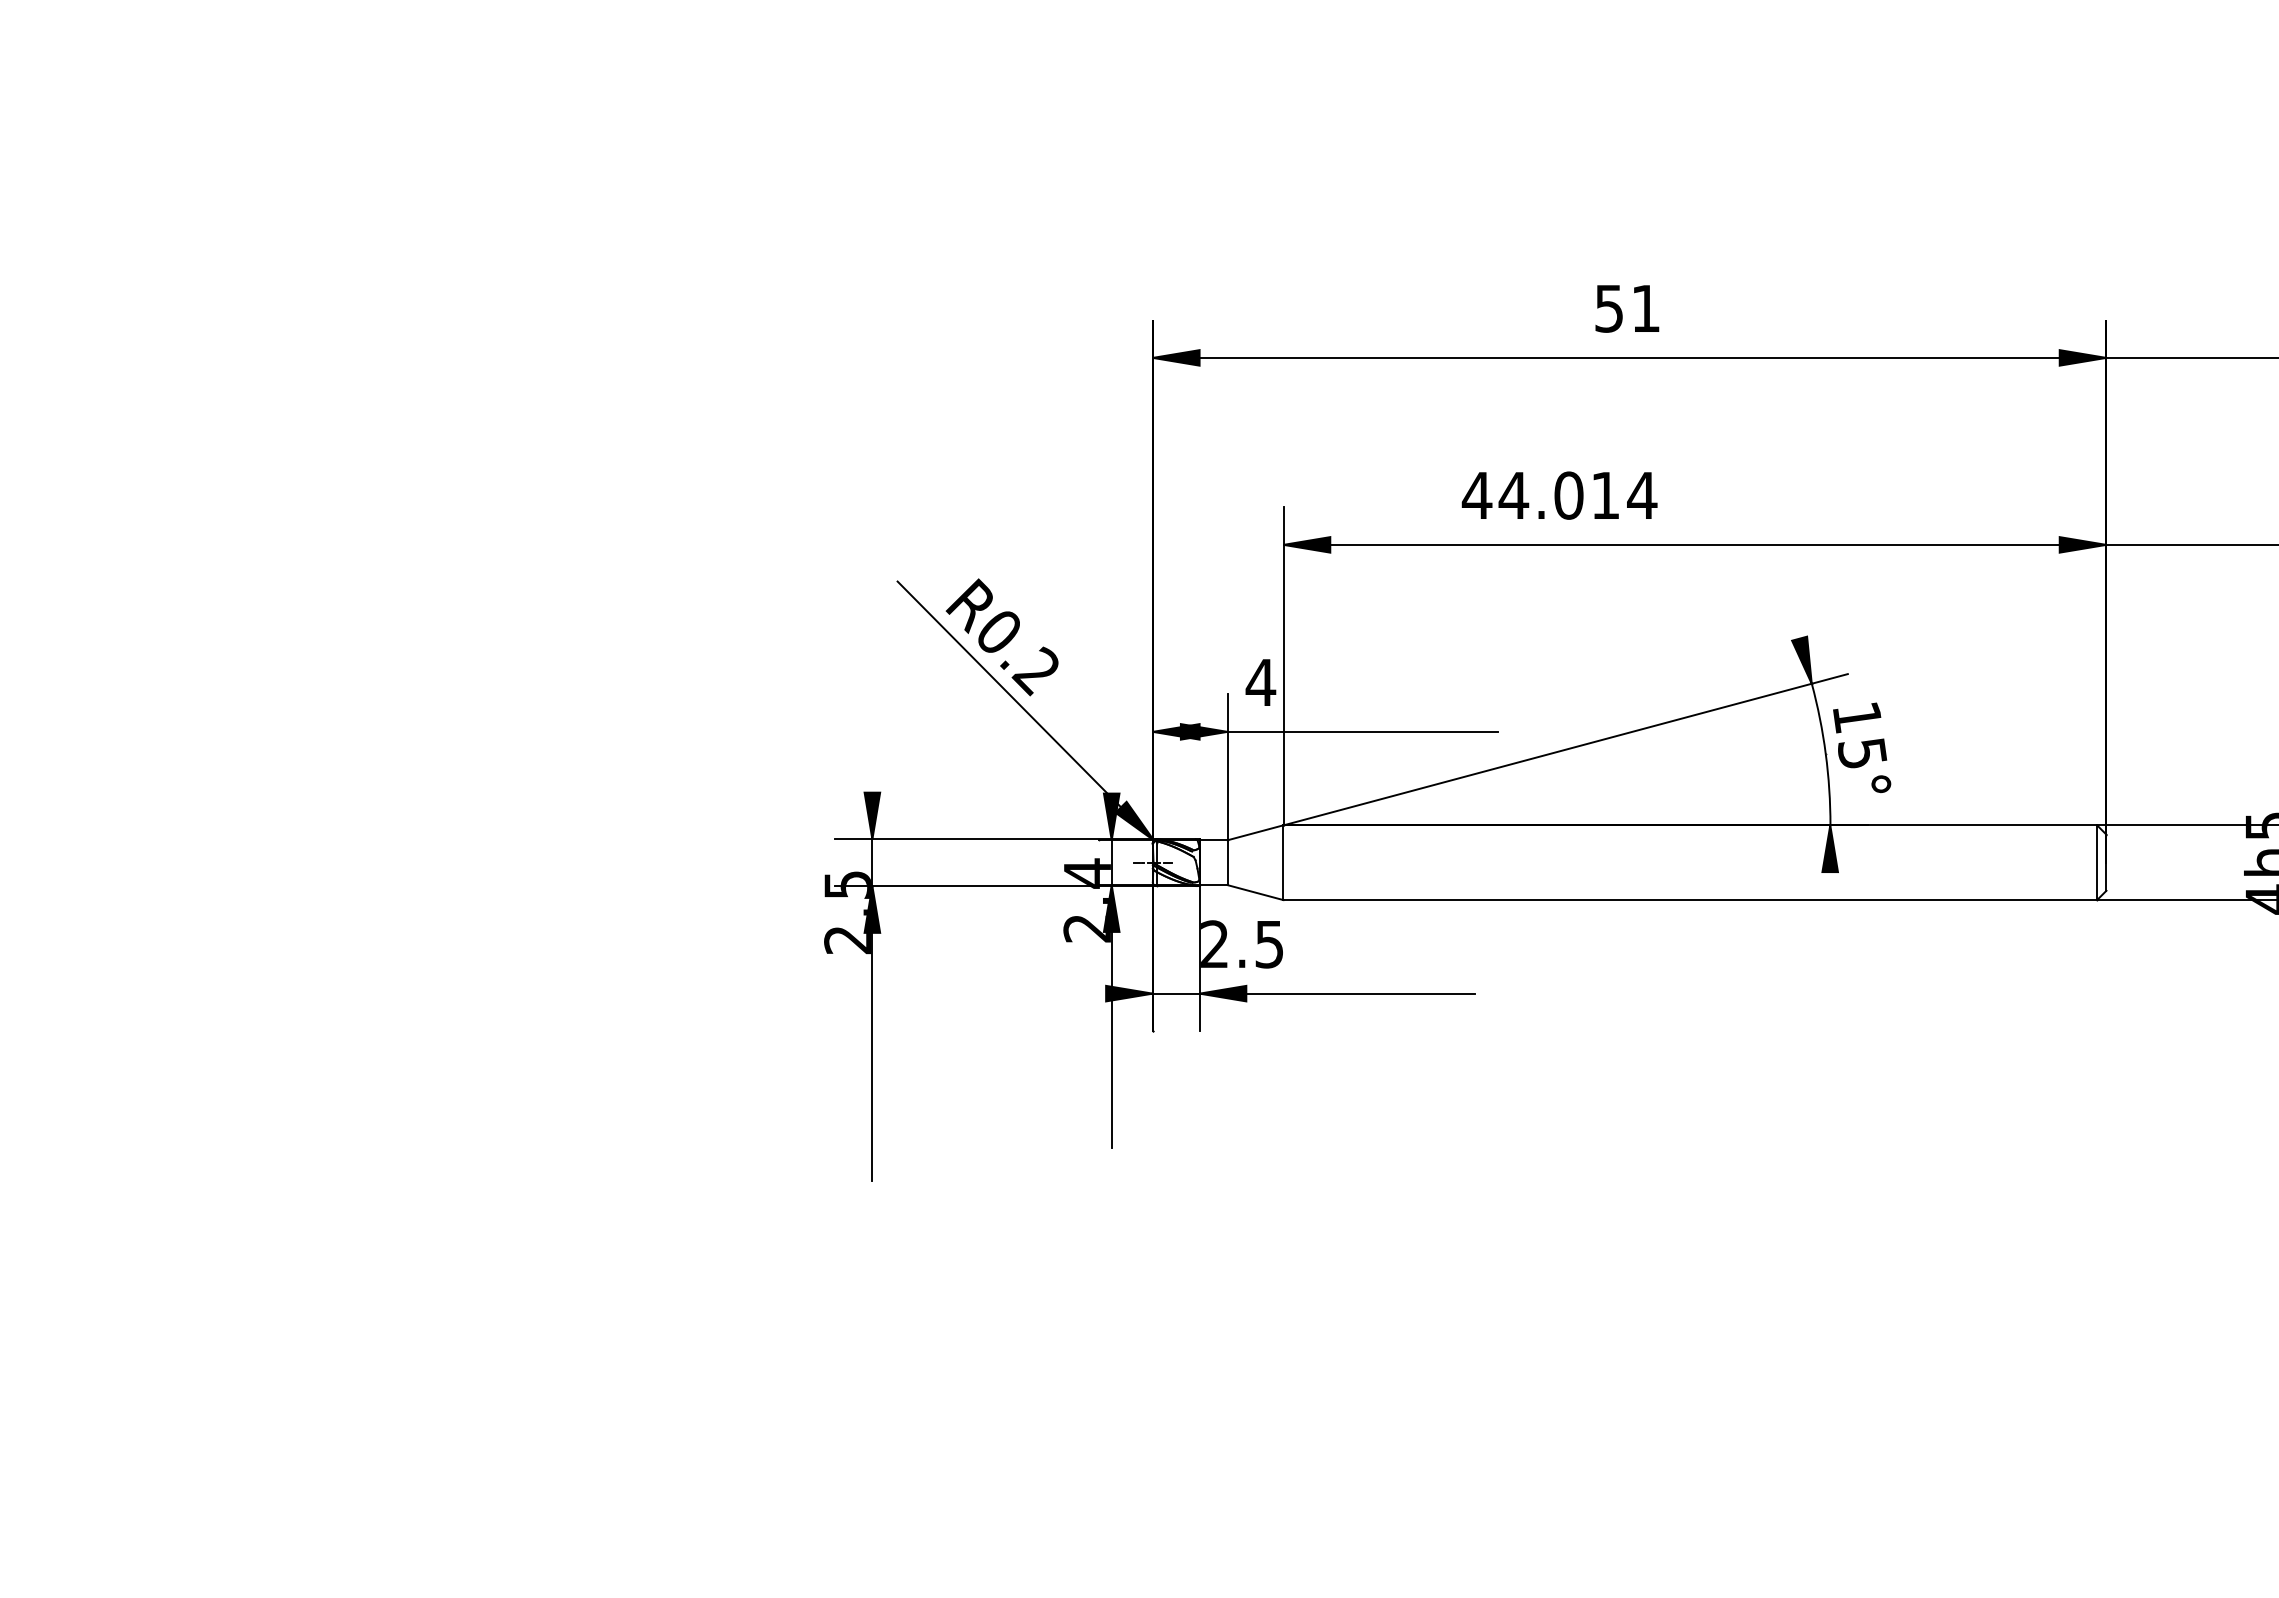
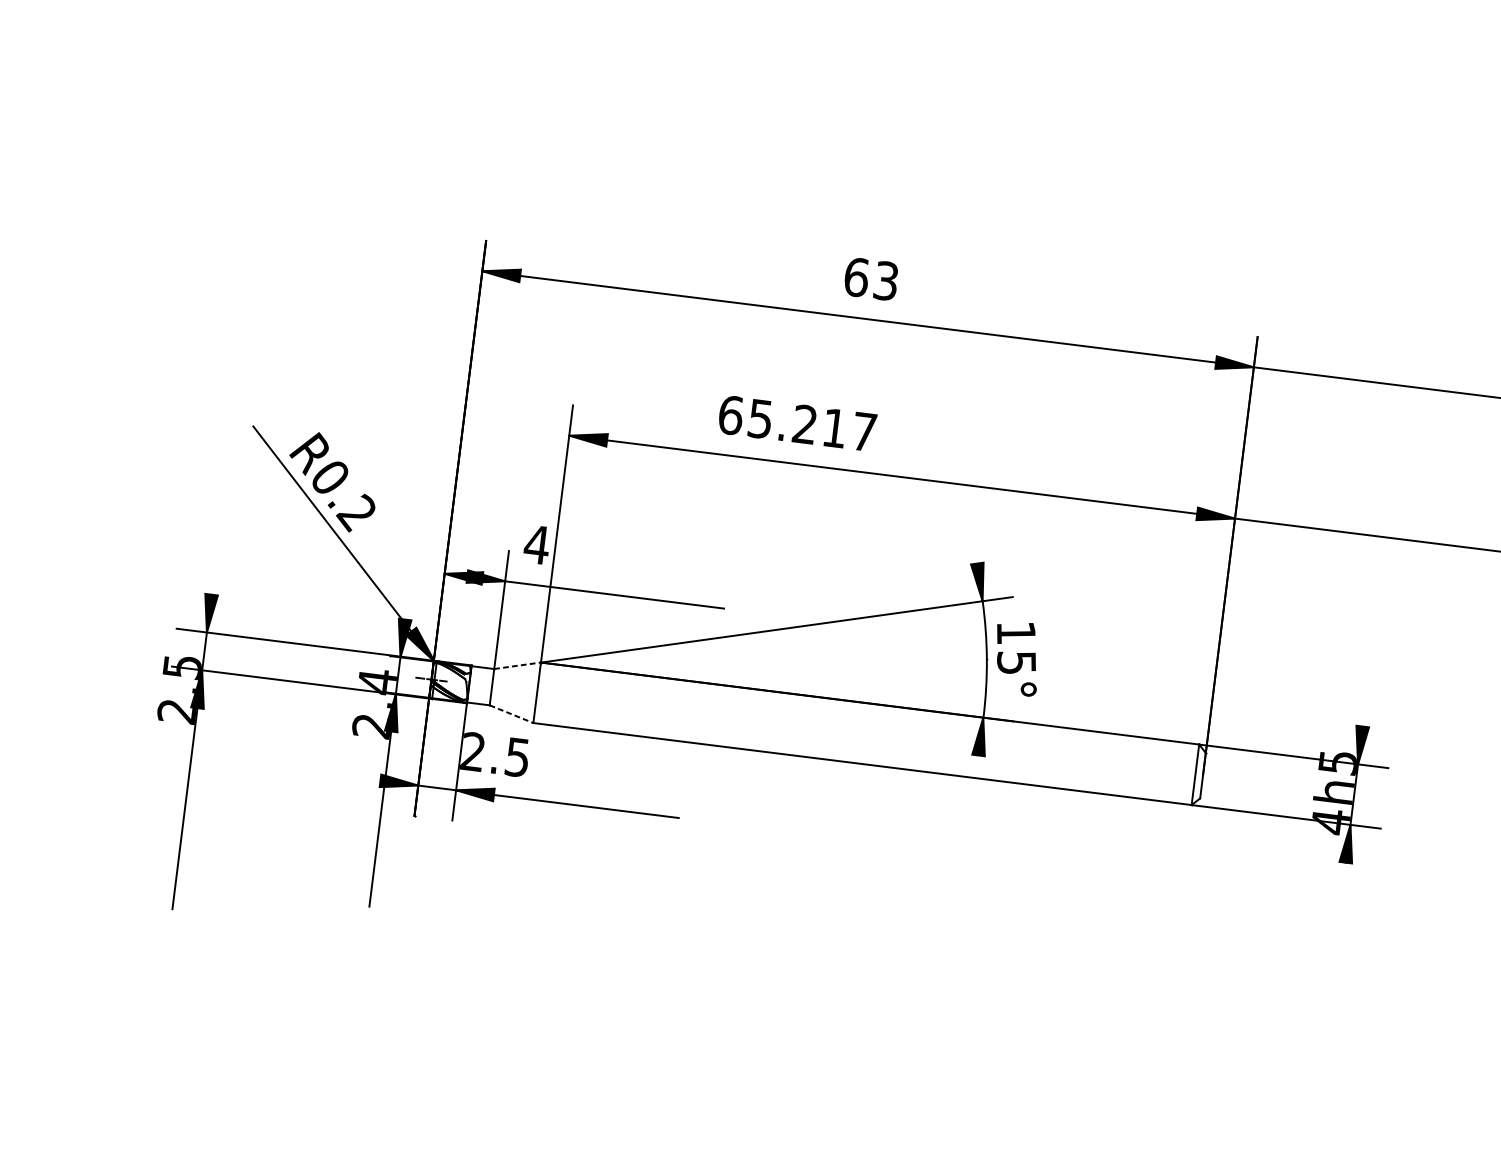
text: (1627, 308) -> (871, 279), 51 -> 63
text: (1559, 495) -> (797, 423), 44.014 -> 65.217
line: (1255, 832) -> (517, 665), solid -> dashed
line: (1255, 892) -> (511, 714), solid -> dashed

